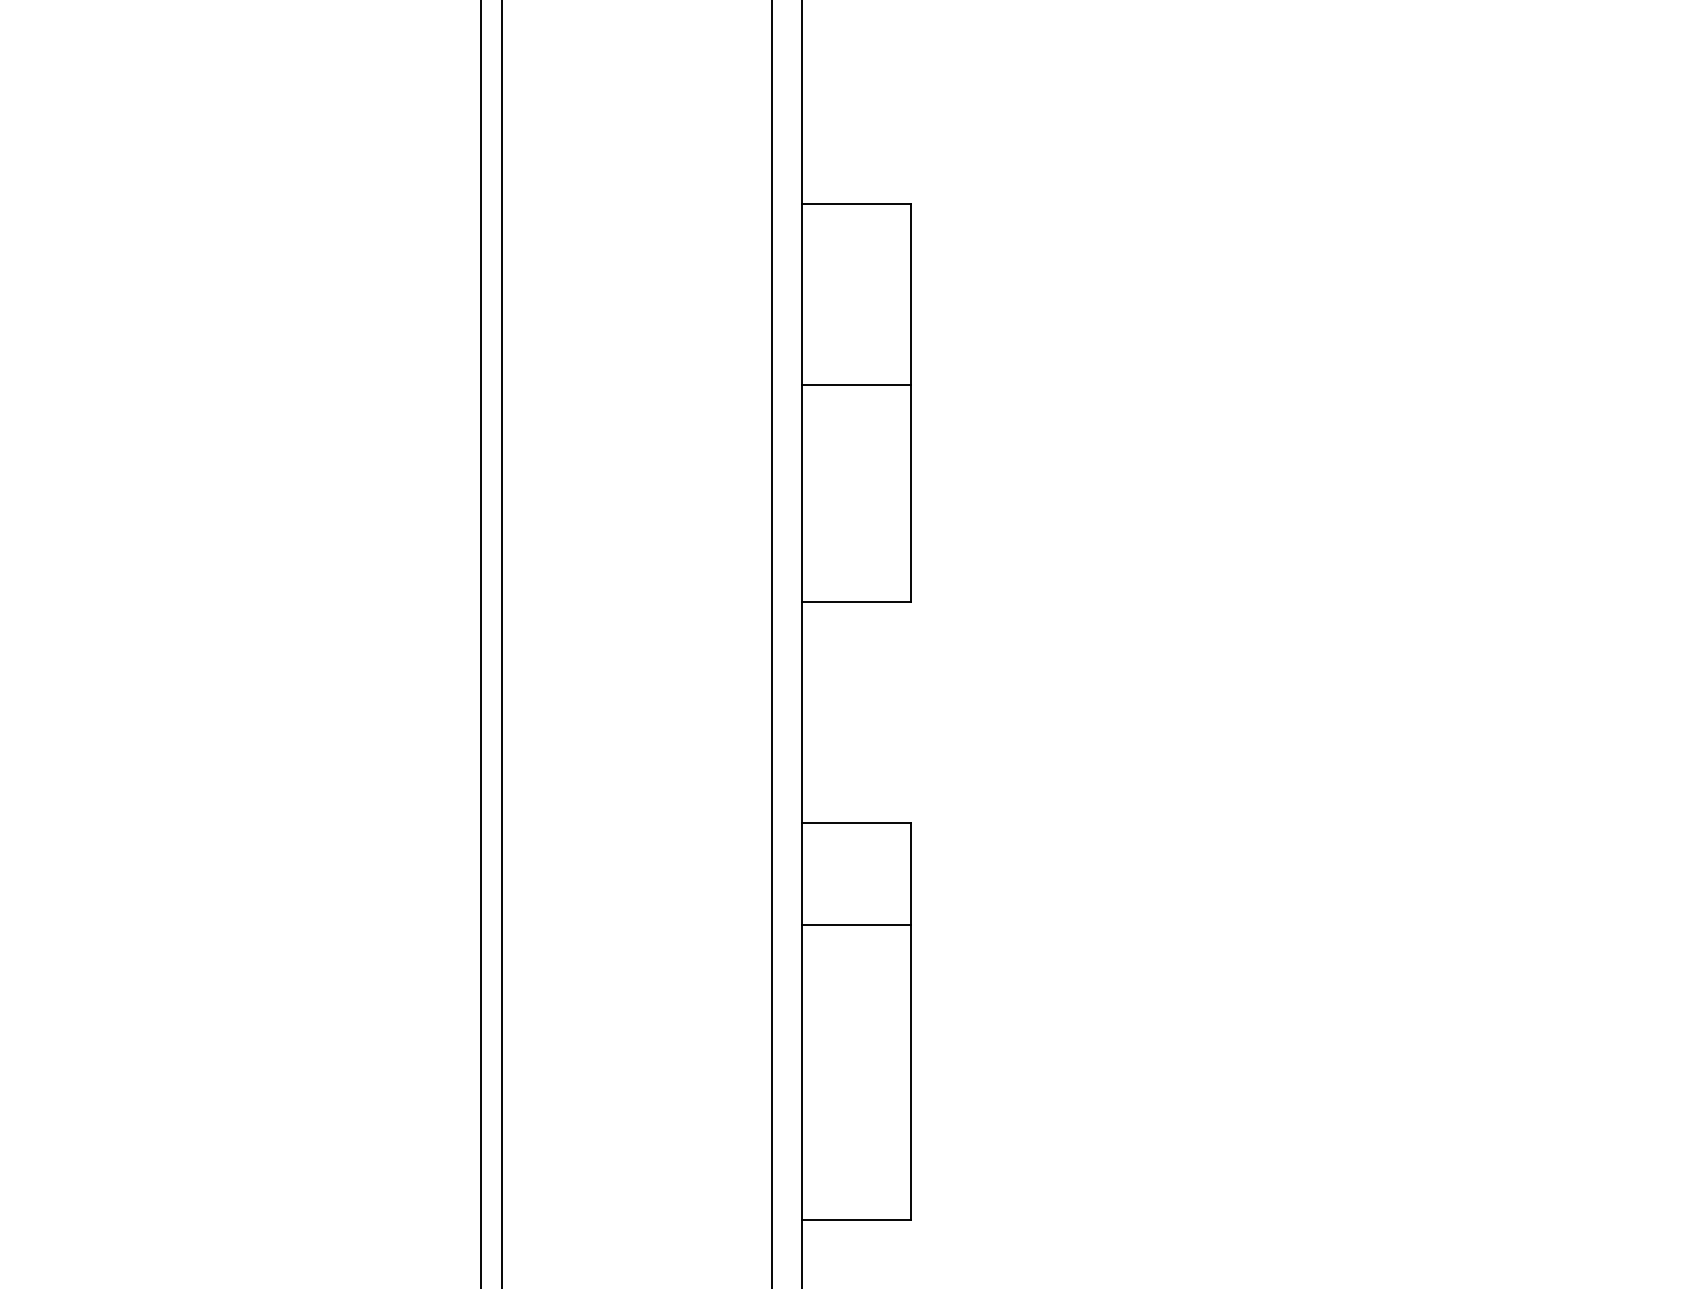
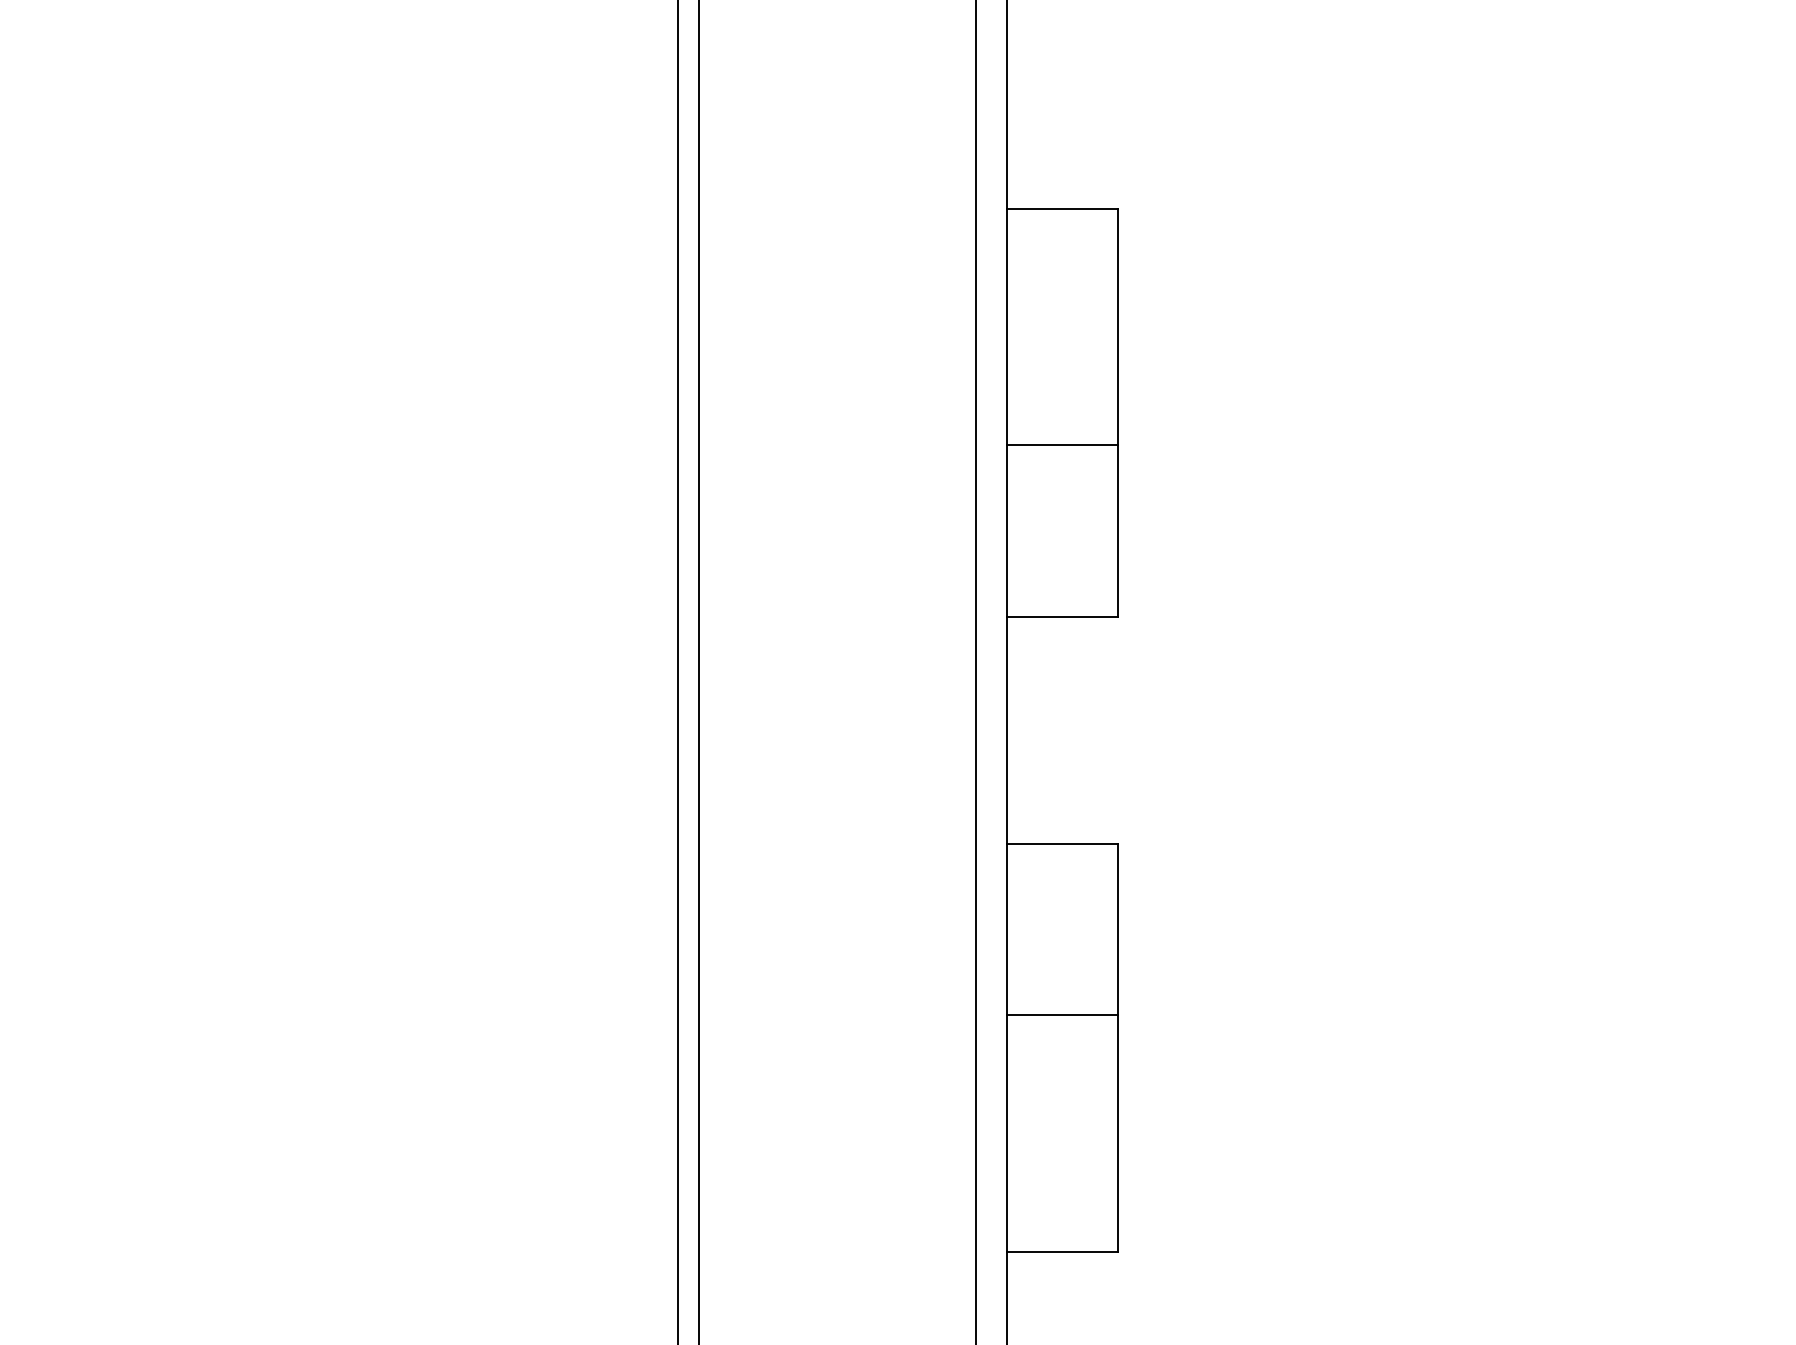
line: (856, 384) -> (1062, 445), moved
line: (856, 925) -> (1062, 1015), moved

